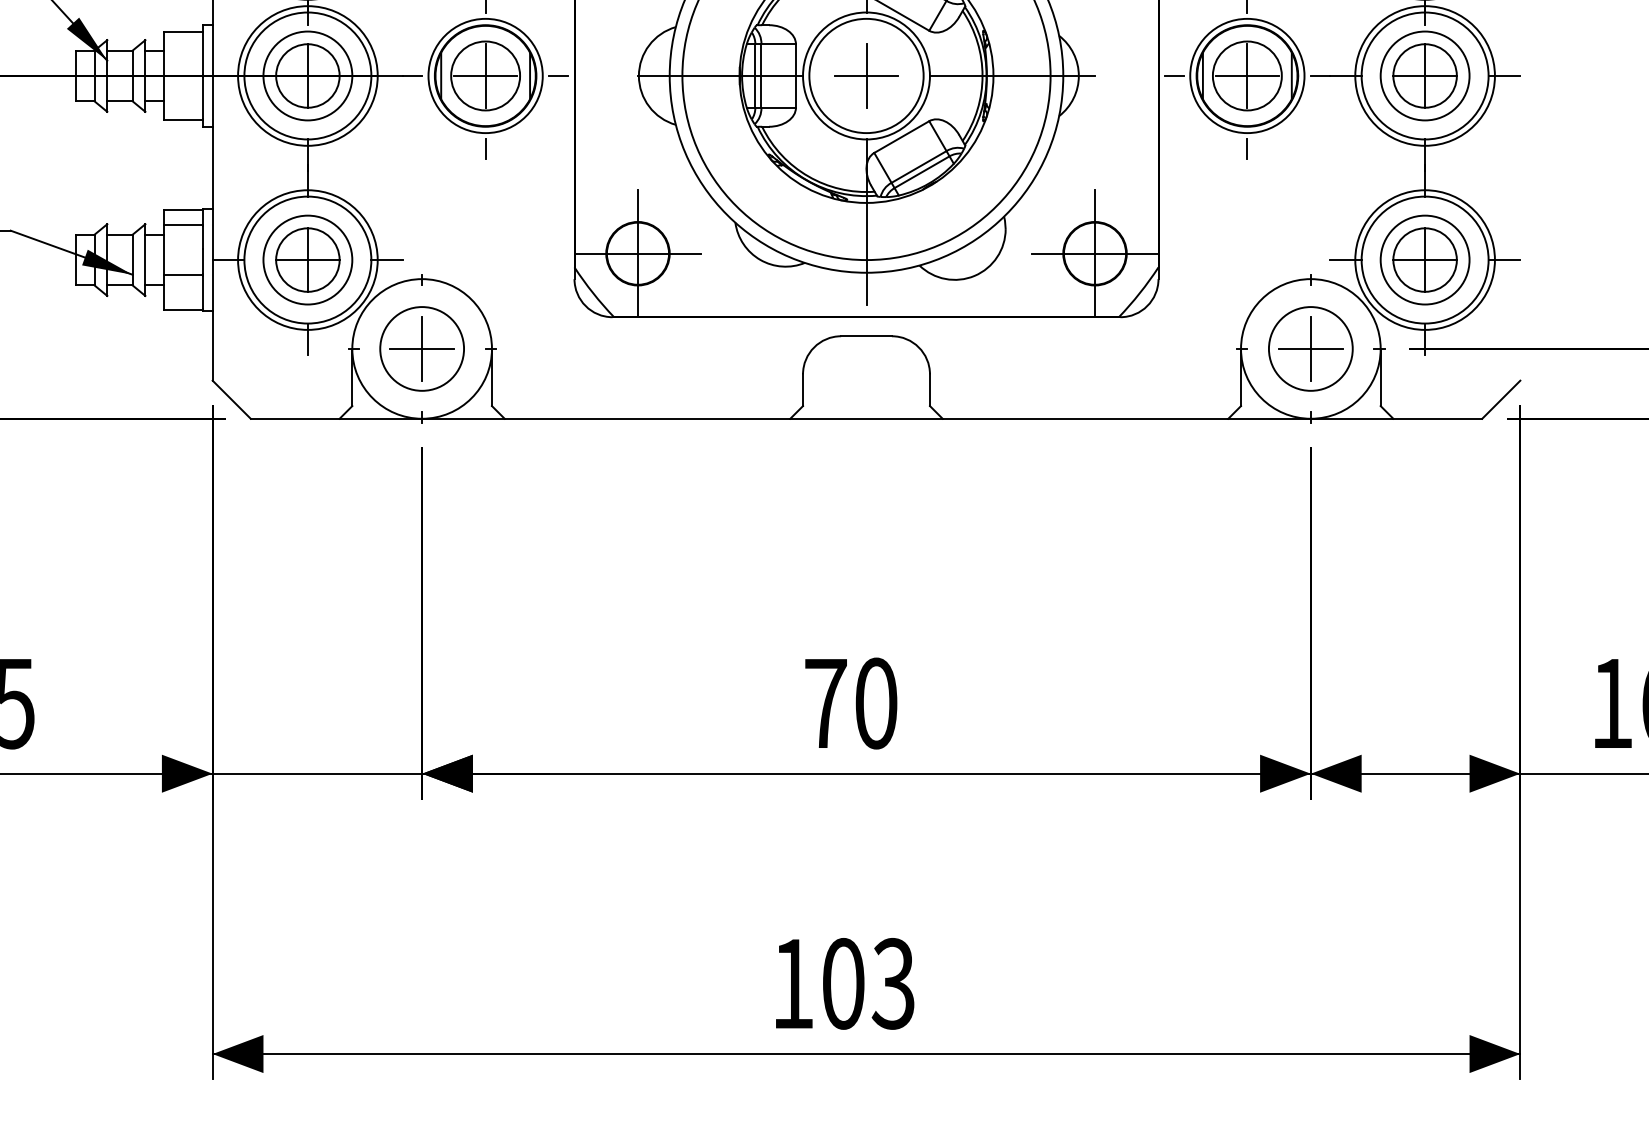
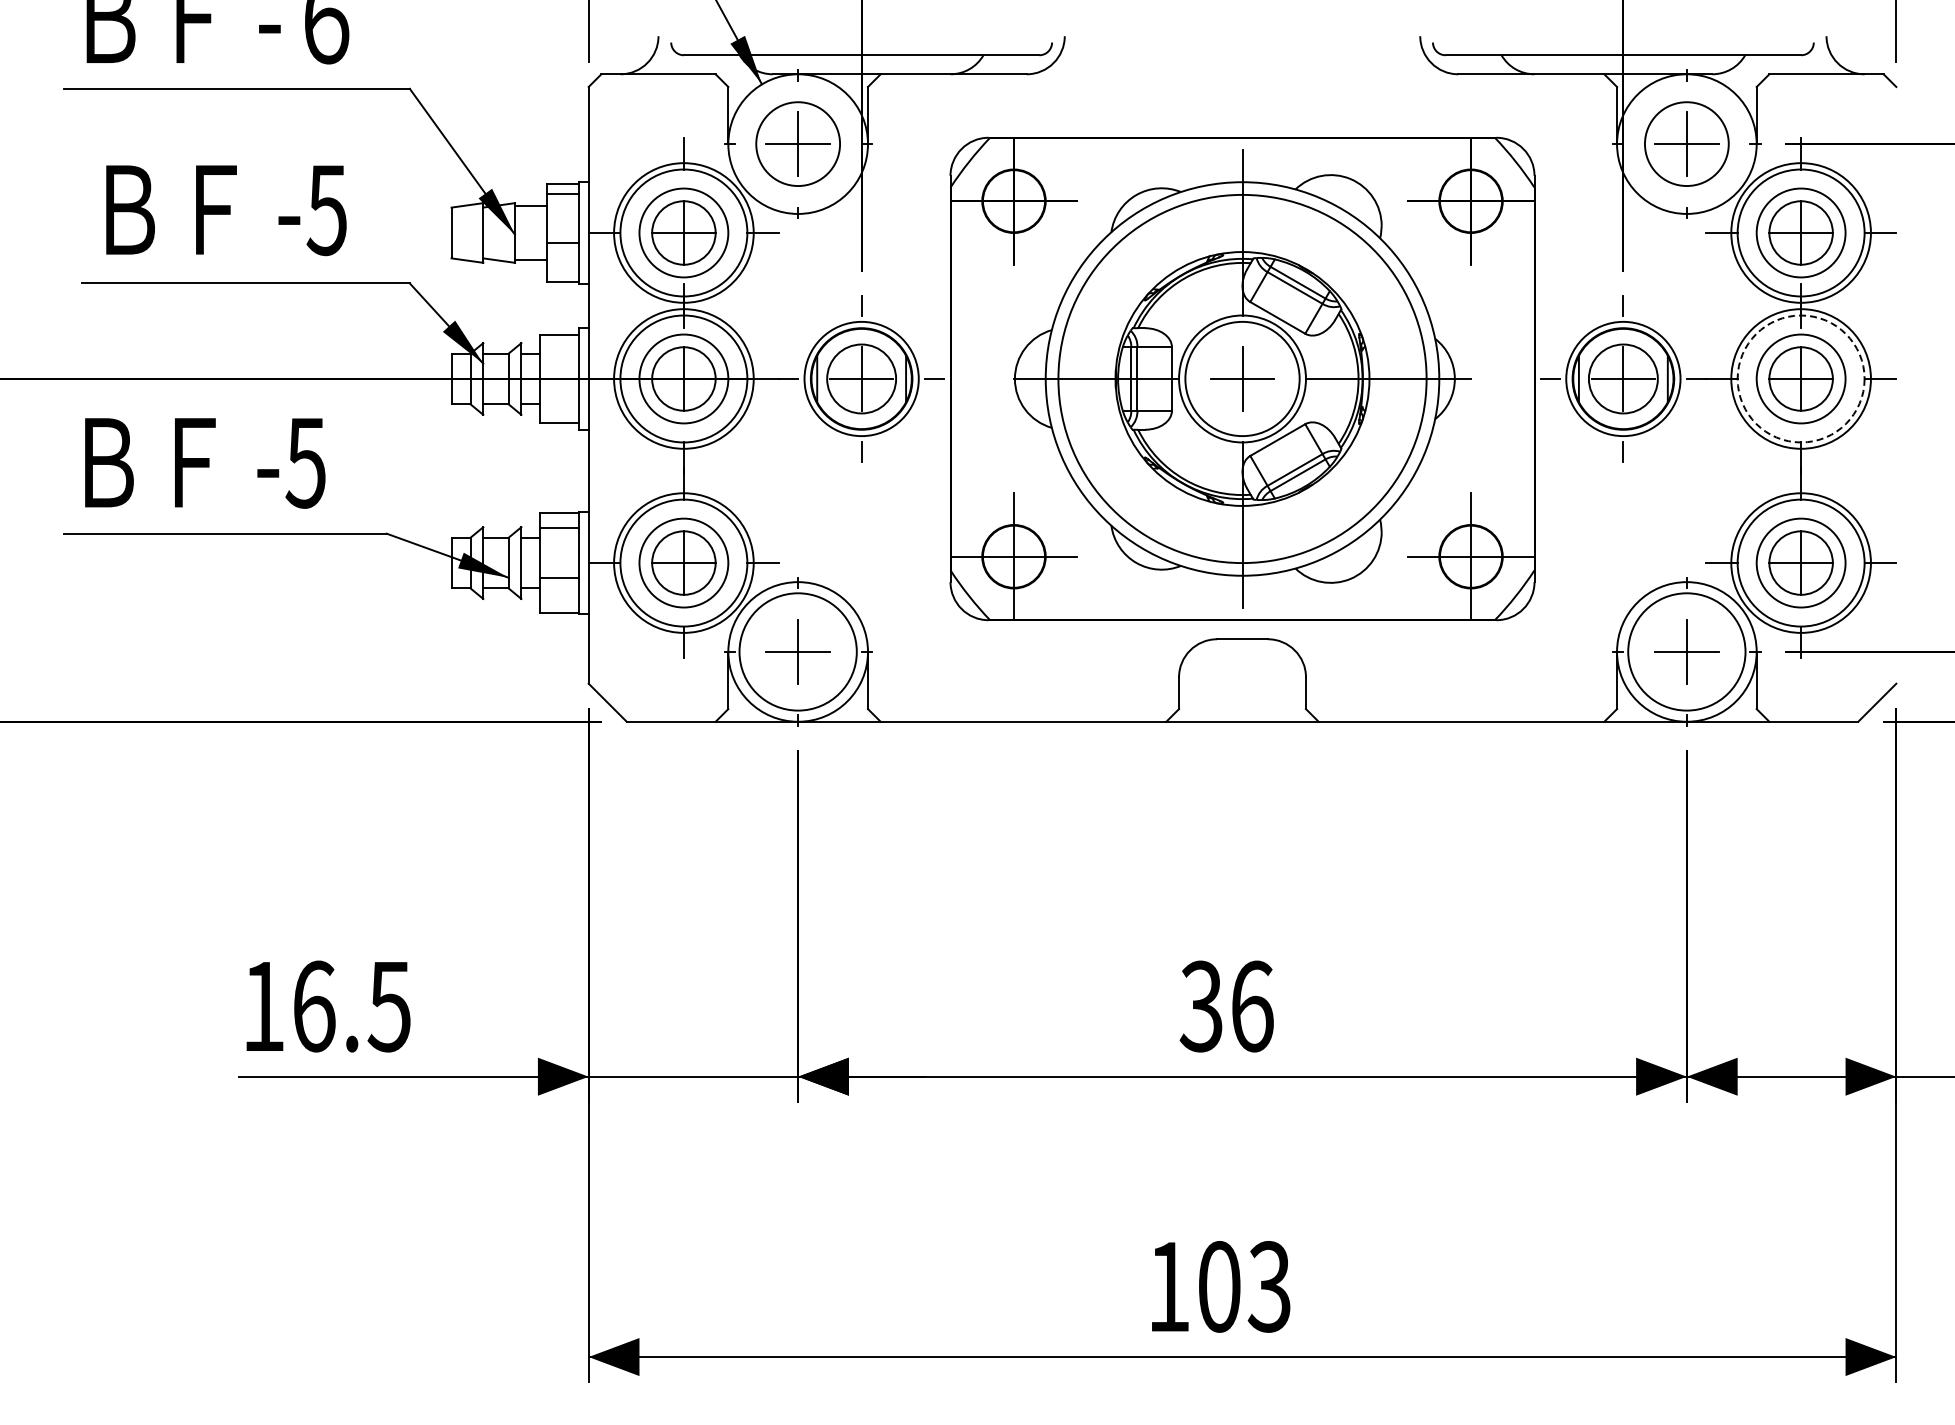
circle: (1424, 75) -> (1800, 378), solid -> dashed
circle: (422, 348) -> (798, 651), size x1.4
circle: (1310, 348) -> (1686, 651), size x1.4
text: (850, 703) -> (1226, 1006), 70 -> 36

